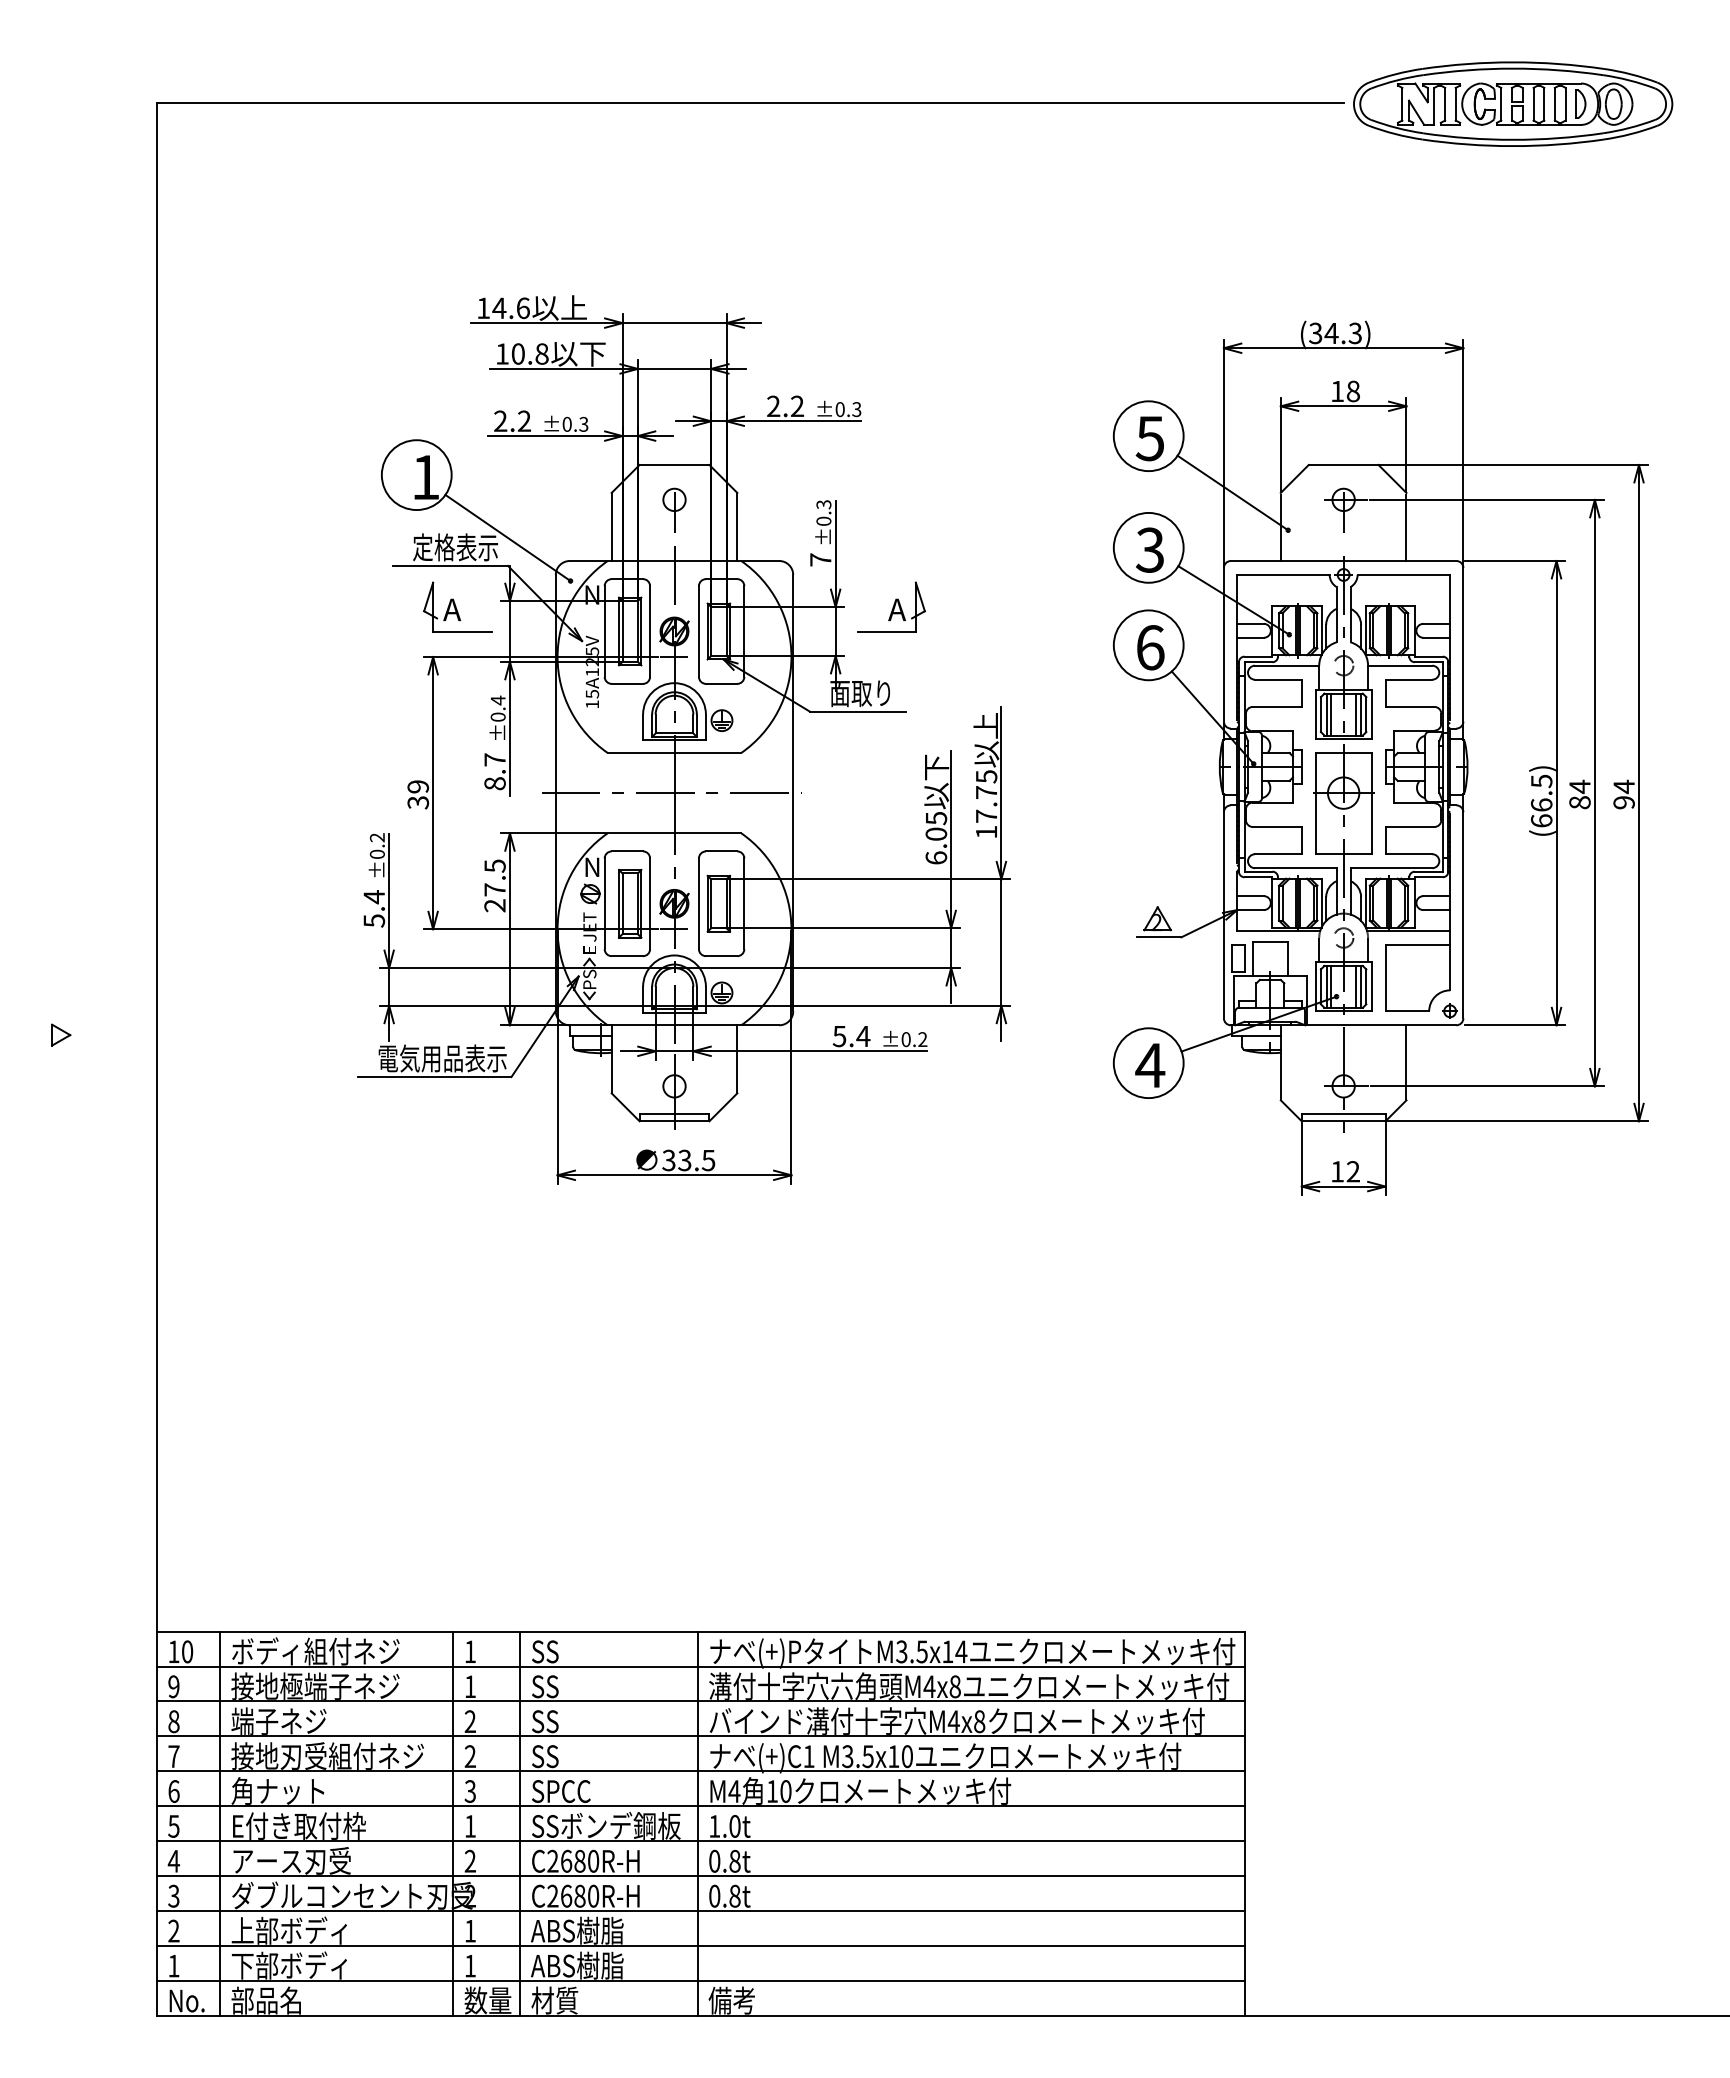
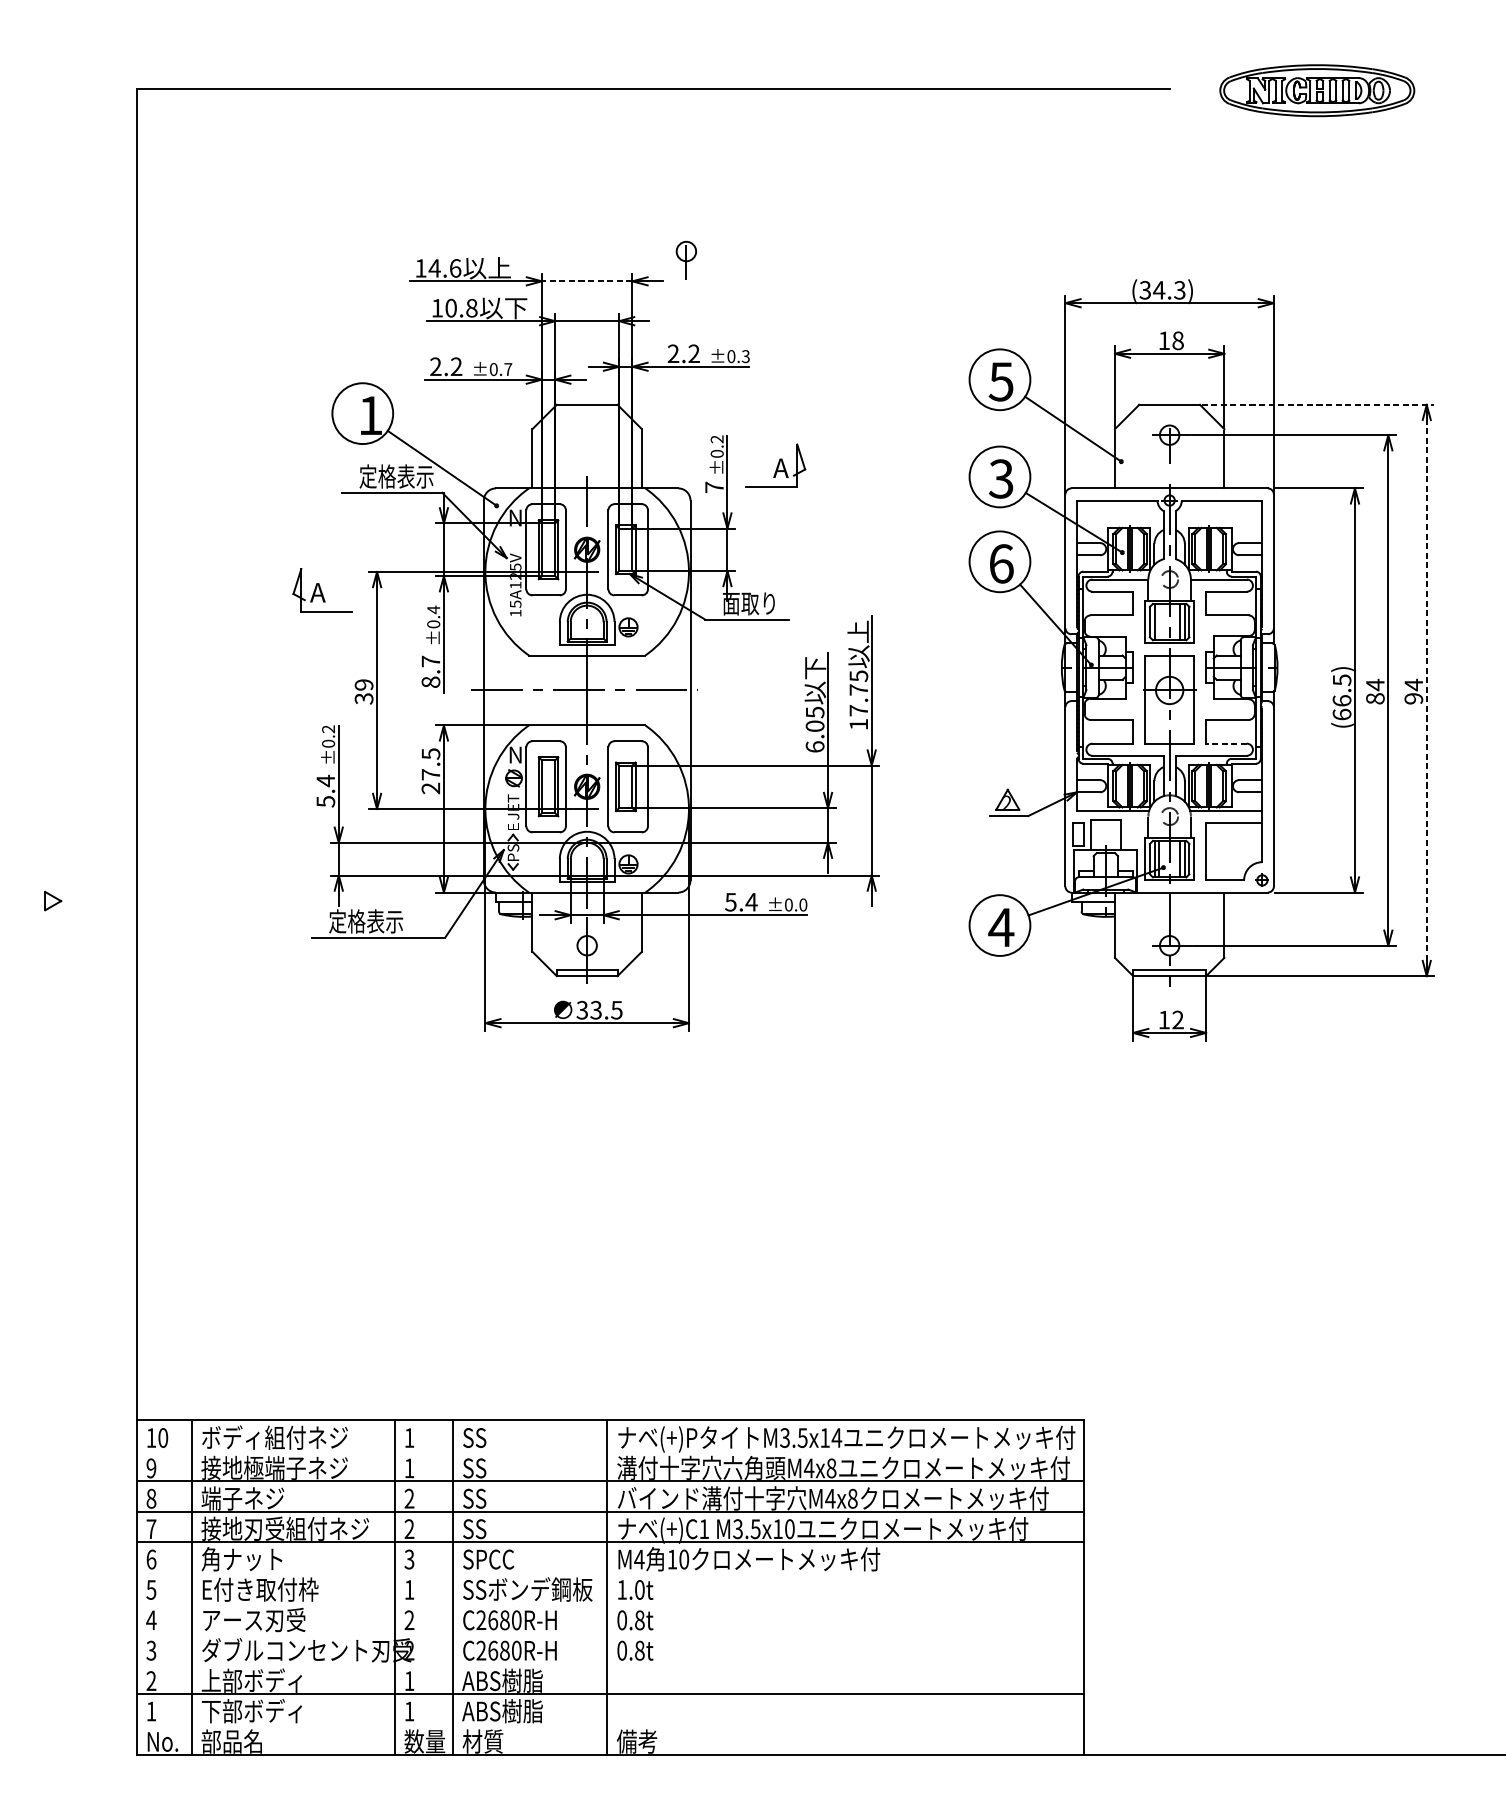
part: (1513, 103) -> (1317, 90), size x0.7
line: (674, 323) -> (587, 281), solid -> dashed
text: (583, 423) -> (507, 368), ±0.3 -> ±0.7
line: (1514, 465) -> (1318, 405), solid -> dashed
text: (824, 504) -> (717, 439), ±0.3 -> ±0.2
part: (674, 509) -> (686, 259), moved
part: (457, 606) -> (322, 589), moved
part: (891, 606) -> (776, 465), moved
line: (1331, 714) -> (1159, 622), removed
line: (1638, 793) -> (1426, 690), solid -> dashed
line: (1408, 854) -> (1226, 743), solid -> dashed
text: (922, 1039) -> (803, 904), ±0.2 -> ±0.0
text: (442, 1058) -> (385, 921), 電気用品表示 -> 定格表示
line: (700, 1666) -> (609, 1450), removed
line: (700, 1806) -> (609, 1572), removed
line: (700, 1841) -> (609, 1603), removed
line: (700, 1876) -> (609, 1633), removed
line: (700, 1910) -> (609, 1663), removed
line: (700, 1980) -> (609, 1724), removed

